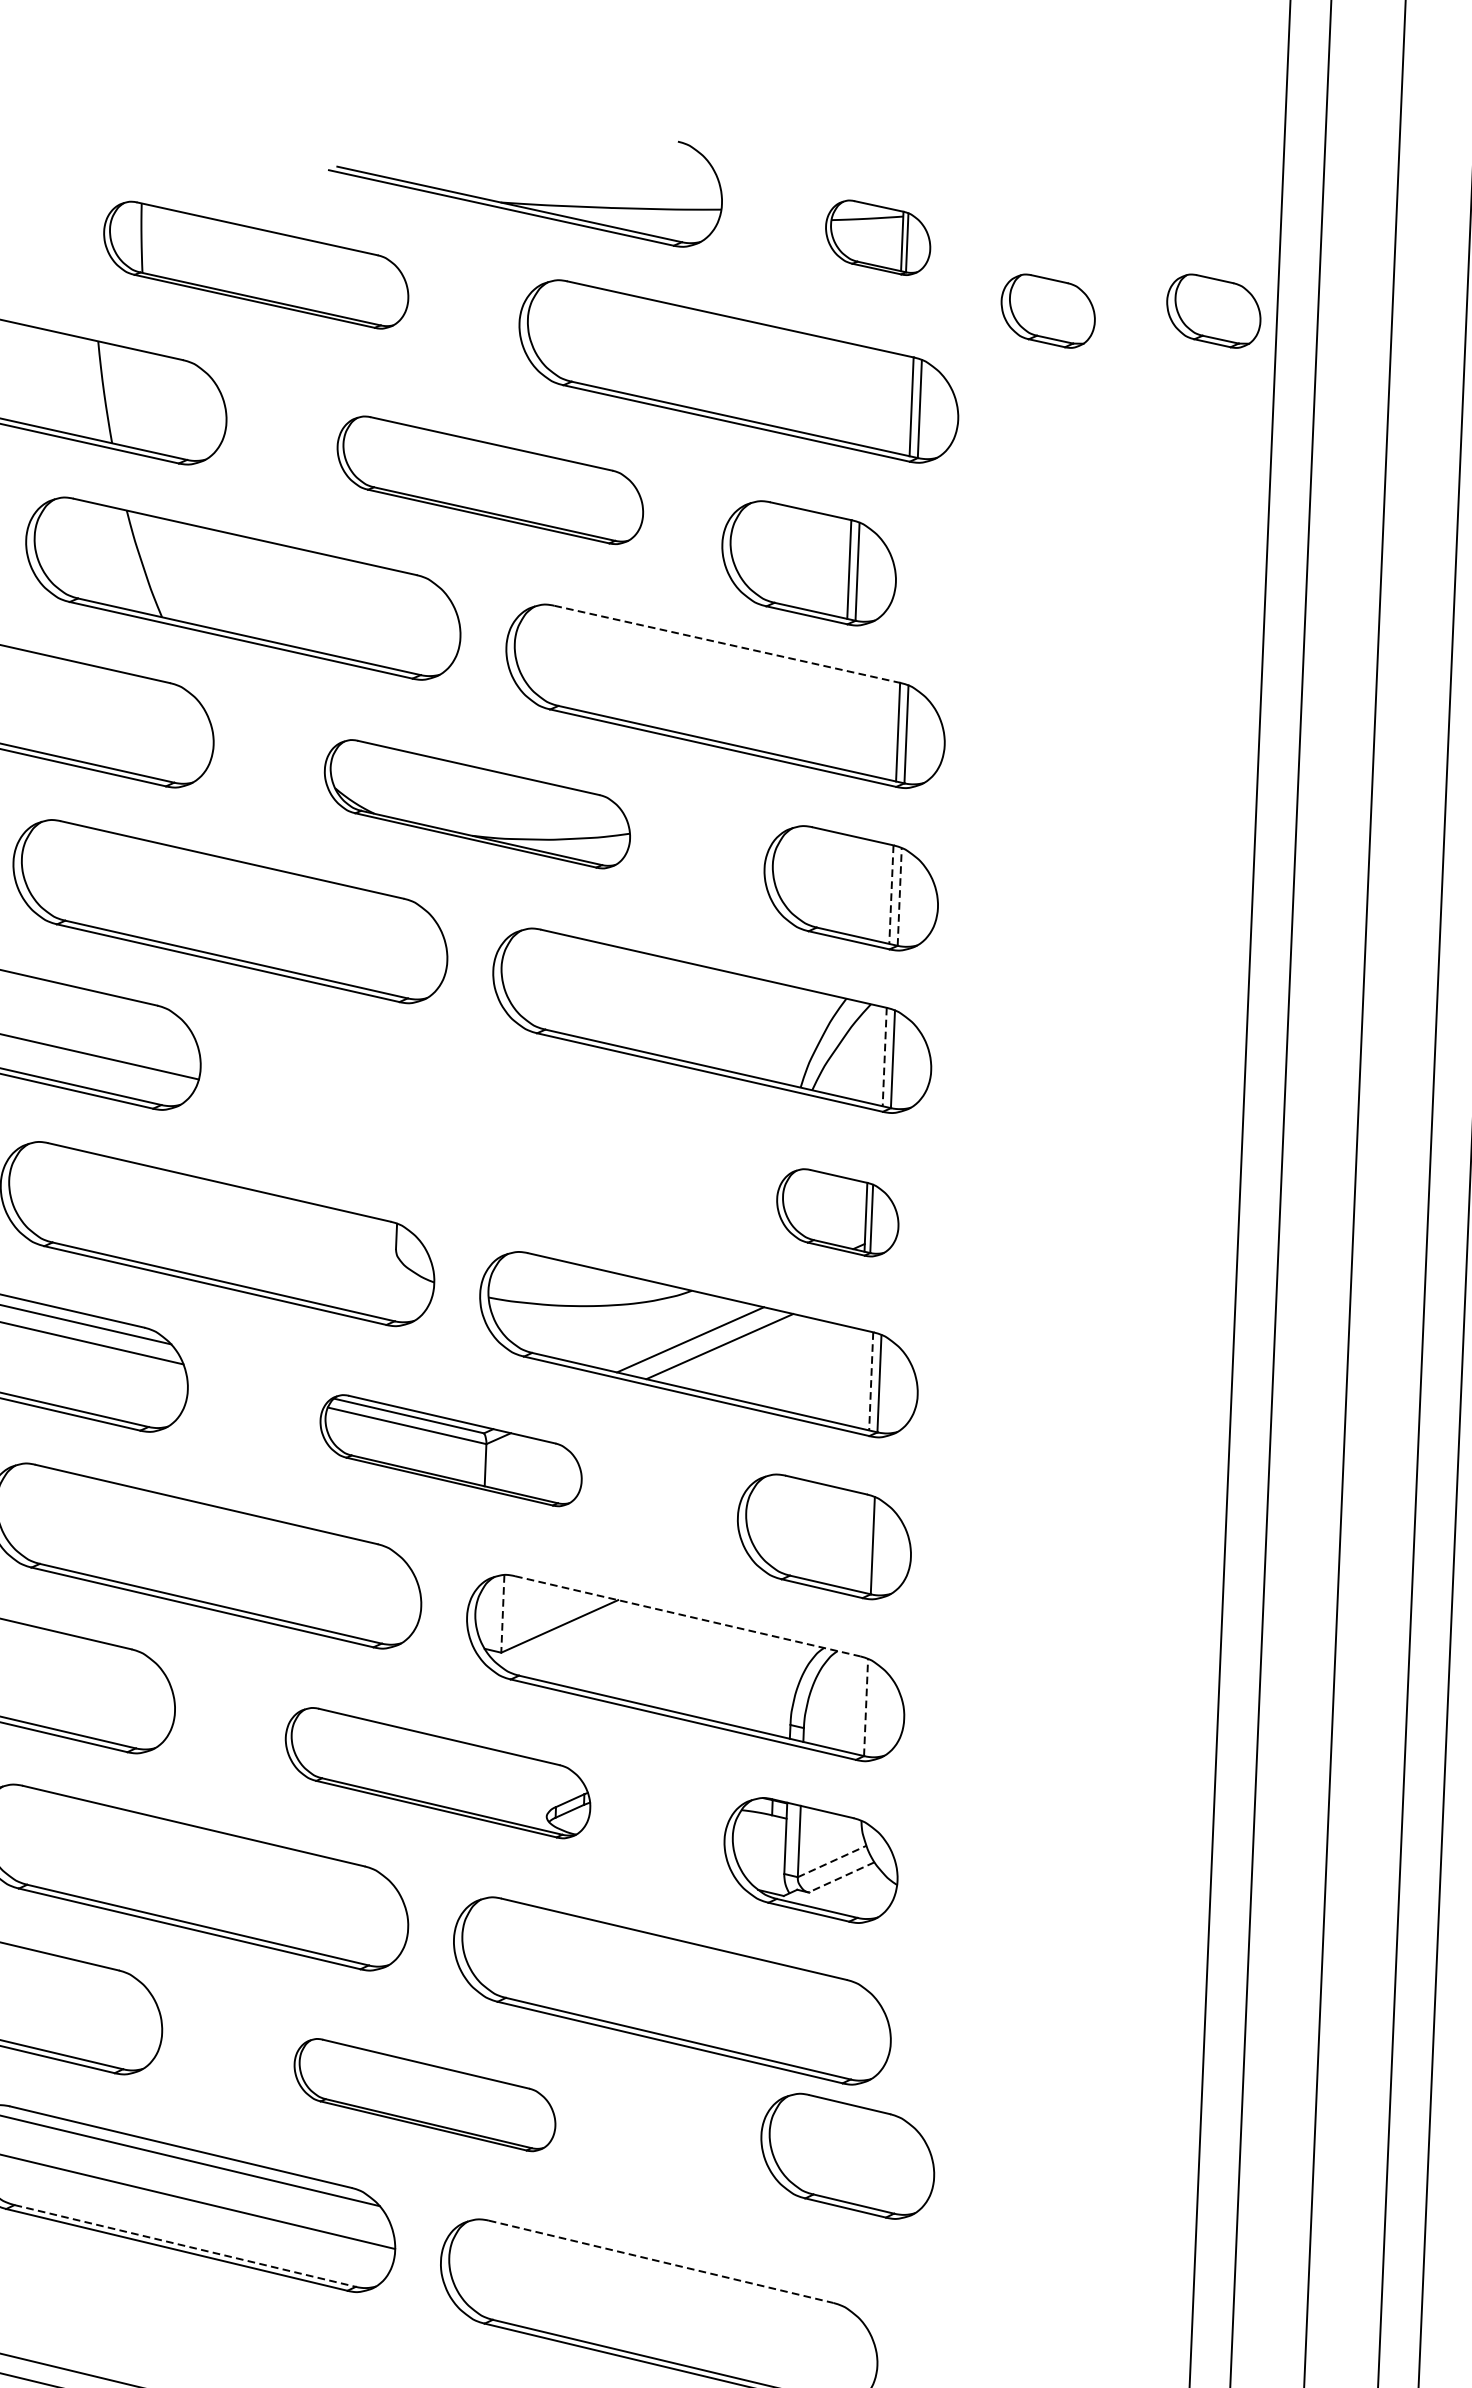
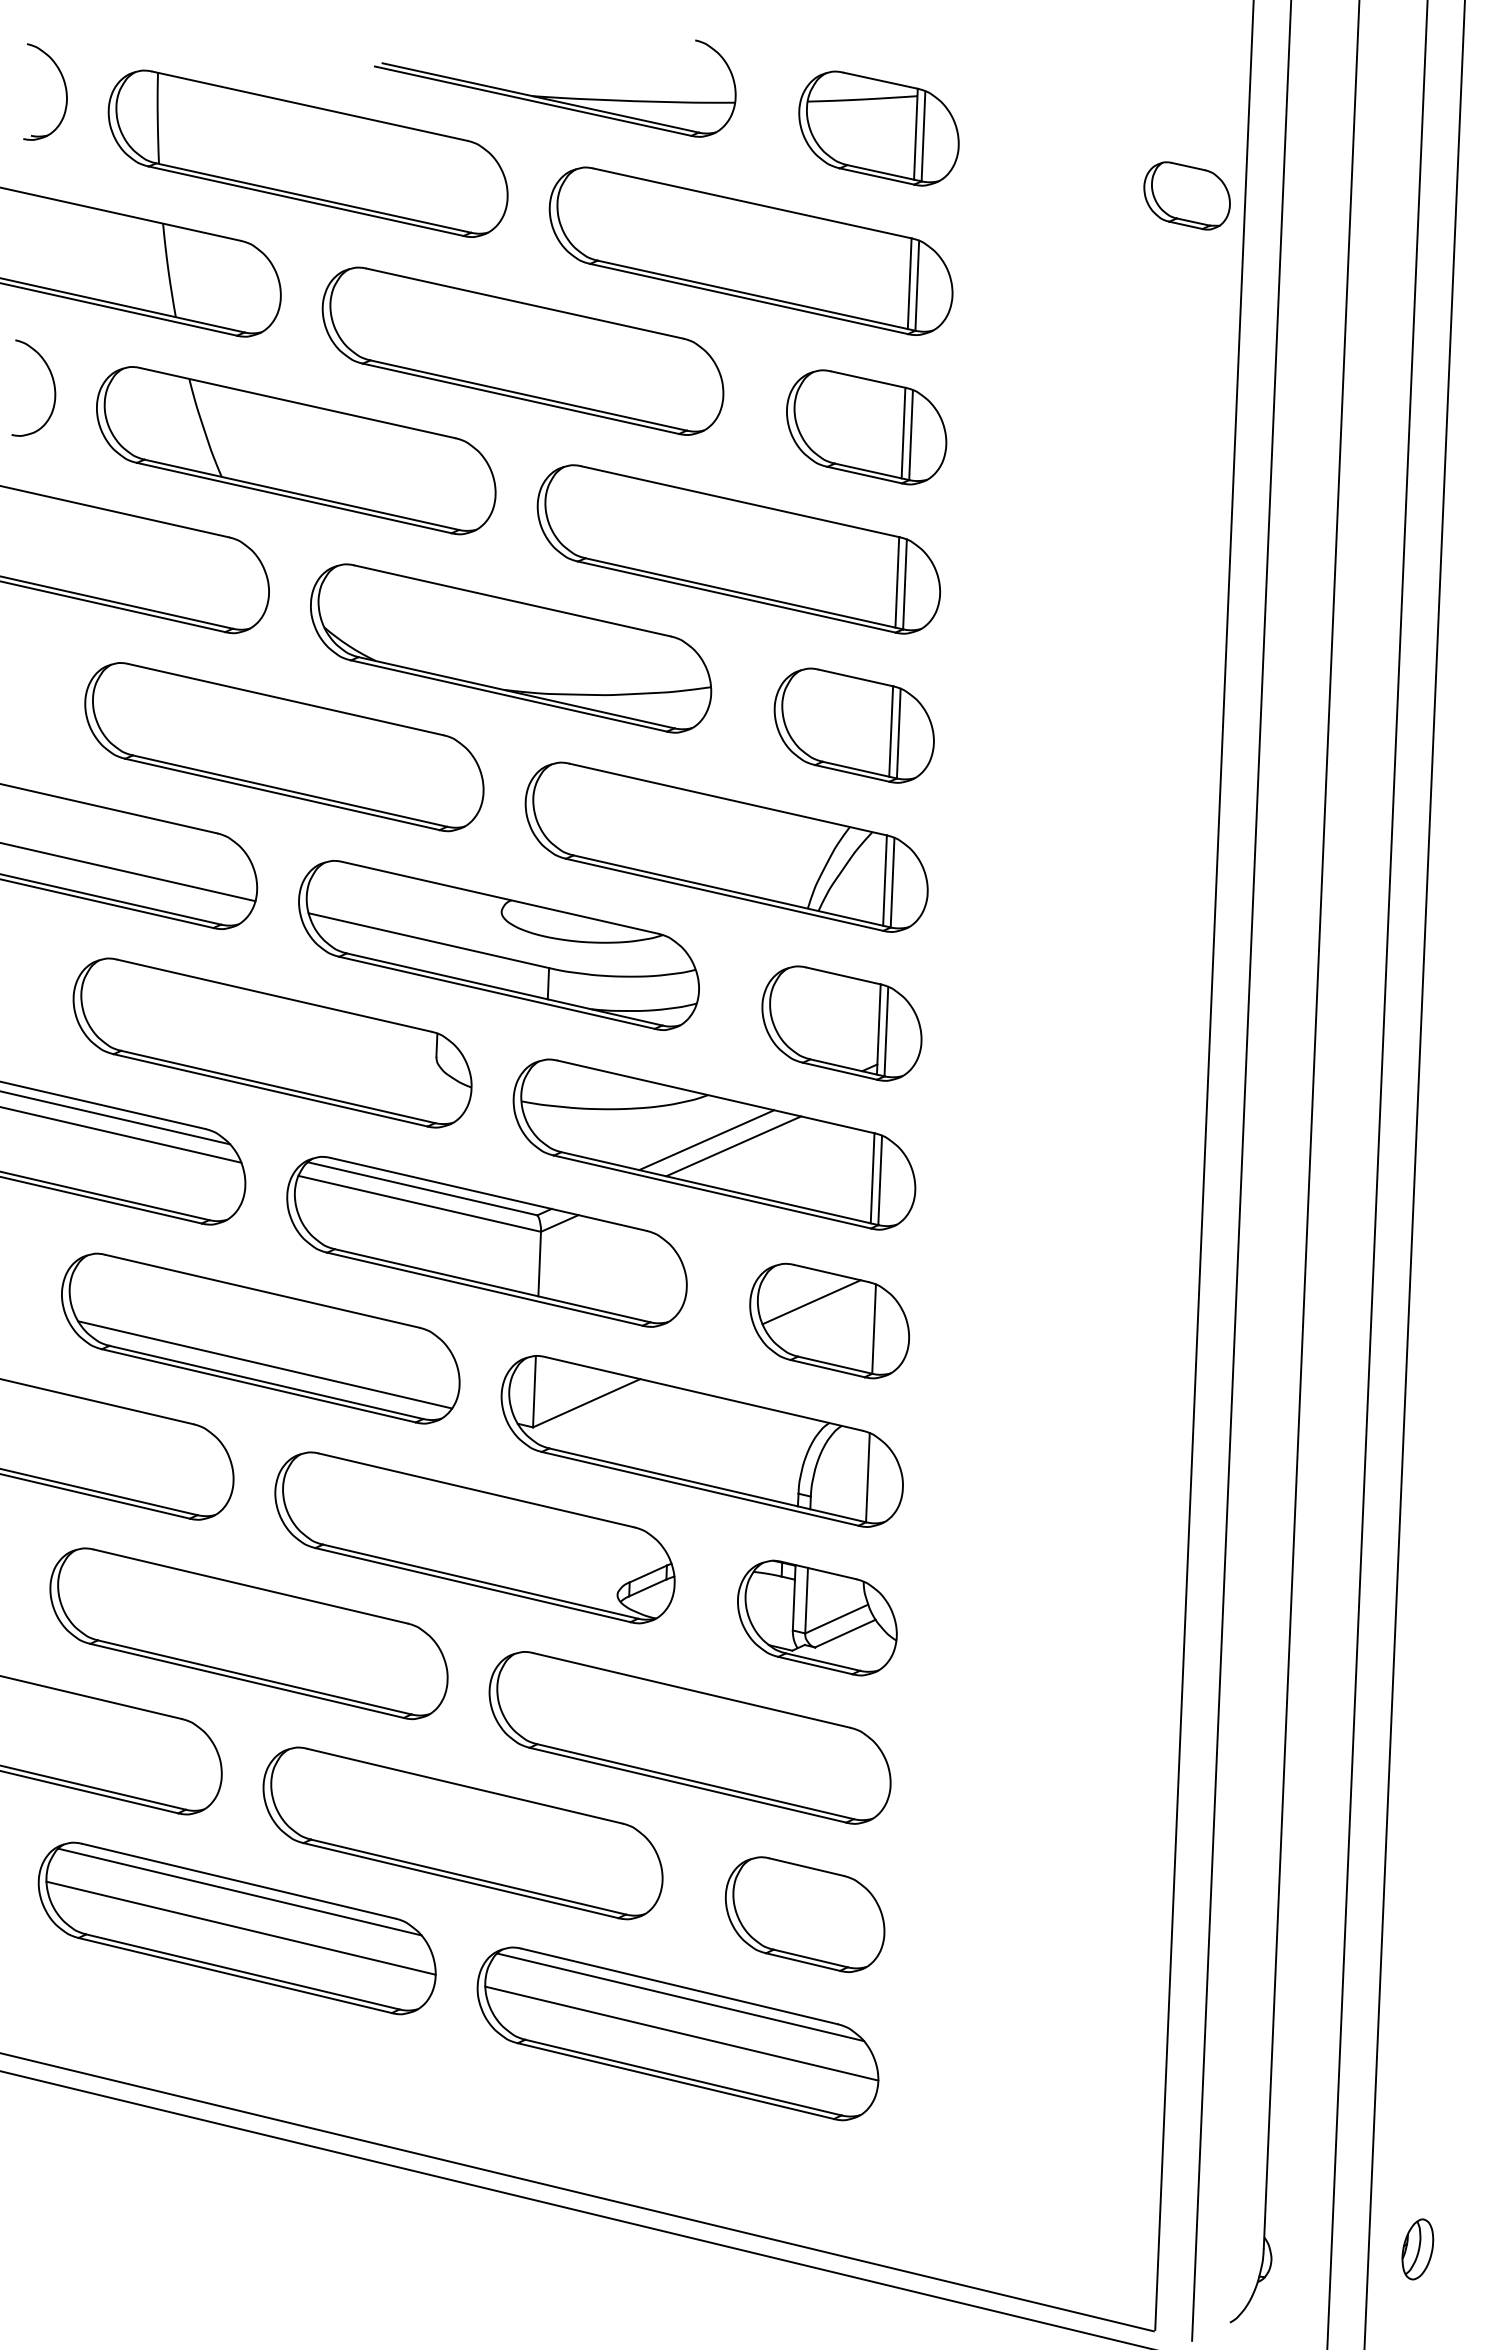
part: (877, 237) -> (878, 128), size x1.67
part: (255, 264) -> (307, 153), size x1.43
part: (1047, 310) -> (1034, 195), removed
part: (489, 479) -> (522, 350), size x1.43
part: (808, 563) -> (866, 427), moved
line: (727, 644) -> (740, 501), dashed -> solid
part: (477, 804) -> (511, 648), size x1.43
line: (891, 895) -> (891, 732), dashed -> solid
line: (899, 896) -> (898, 733), dashed -> solid
line: (885, 1056) -> (885, 880), dashed -> solid
part: (463, 1127) -> (498, 945), added
part: (837, 1212) -> (841, 1023), size x1.43
line: (871, 1381) -> (872, 1178), dashed -> solid
part: (450, 1450) -> (486, 1241), size x1.67
line: (804, 1516) -> (811, 1302), added
line: (209, 1584) -> (265, 1364), added
line: (502, 1613) -> (534, 1391), dashed -> solid
line: (688, 1615) -> (704, 1393), dashed -> solid
line: (865, 1707) -> (867, 1477), dashed -> solid
part: (437, 1772) -> (474, 1537), size x1.43
line: (831, 1862) -> (836, 1619), dashed -> solid
line: (840, 1877) -> (844, 1633), dashed -> solid
part: (424, 2095) -> (462, 1833), size x1.67
part: (847, 2156) -> (804, 1914), moved
line: (185, 2246) -> (243, 1972), dashed -> solid
line: (660, 2261) -> (679, 1986), dashed -> solid
line: (661, 2273) -> (680, 1997), added
line: (662, 2313) -> (681, 2033), added

